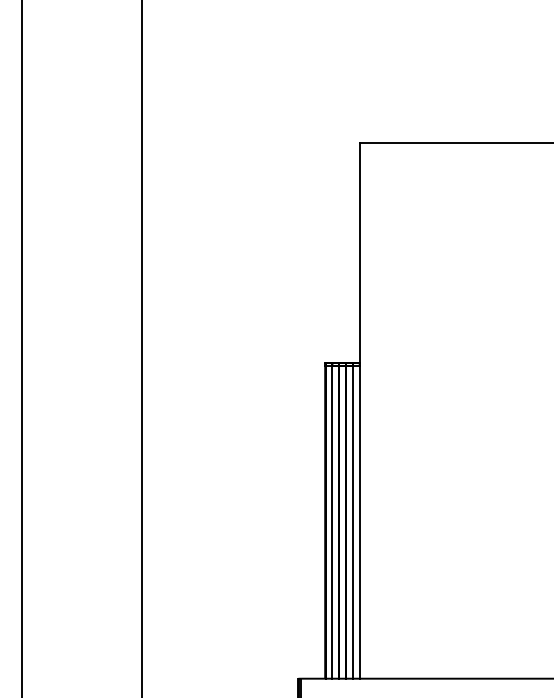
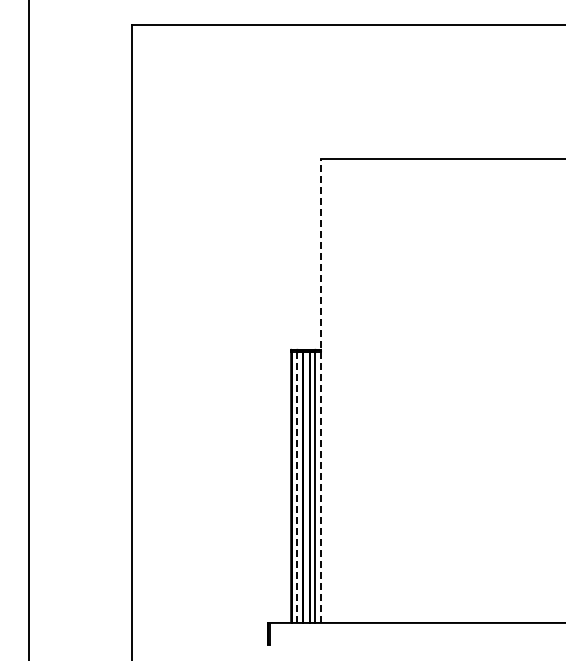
line: (360, 411) -> (321, 391), solid -> dashed
line: (332, 521) -> (297, 486), solid -> dashed

